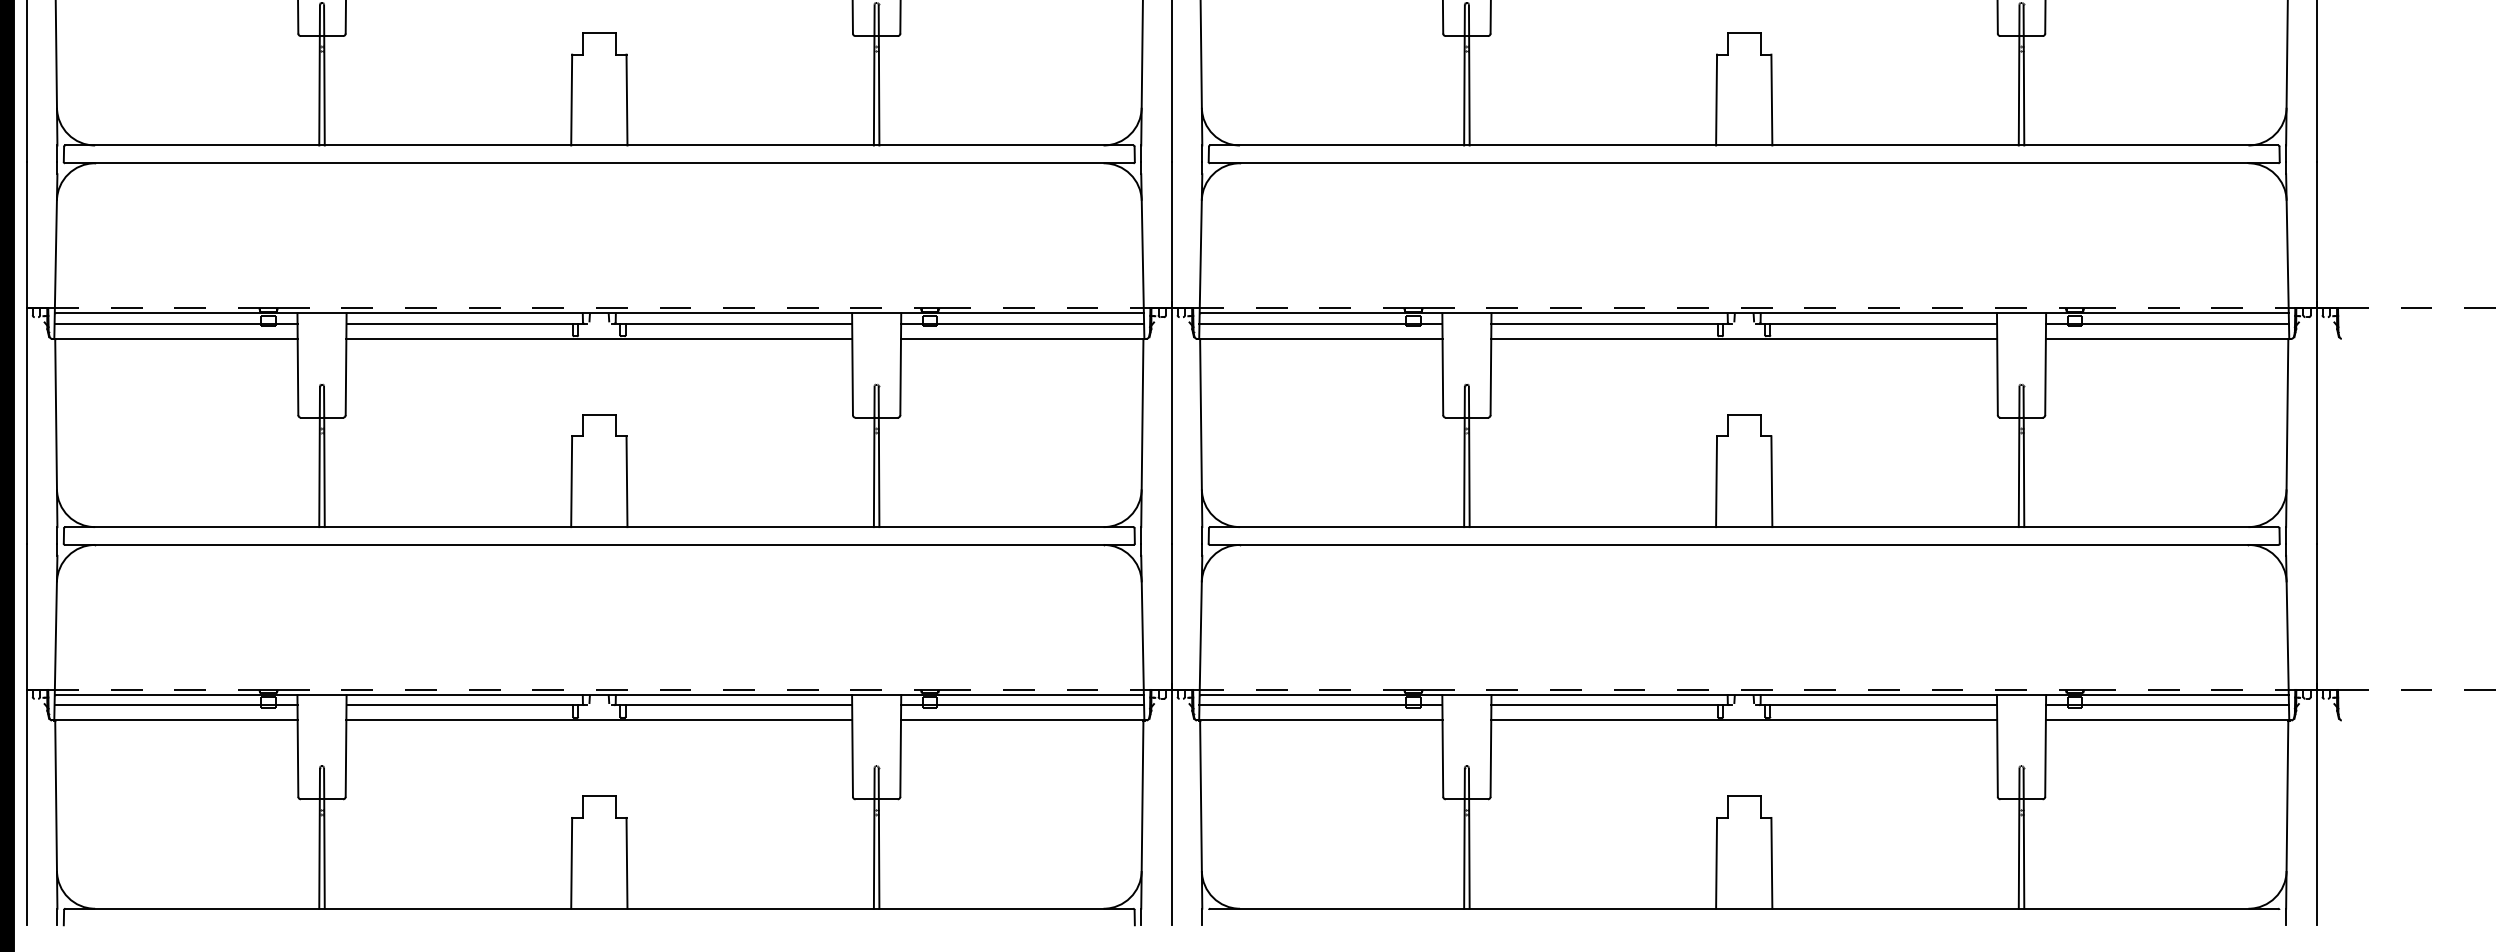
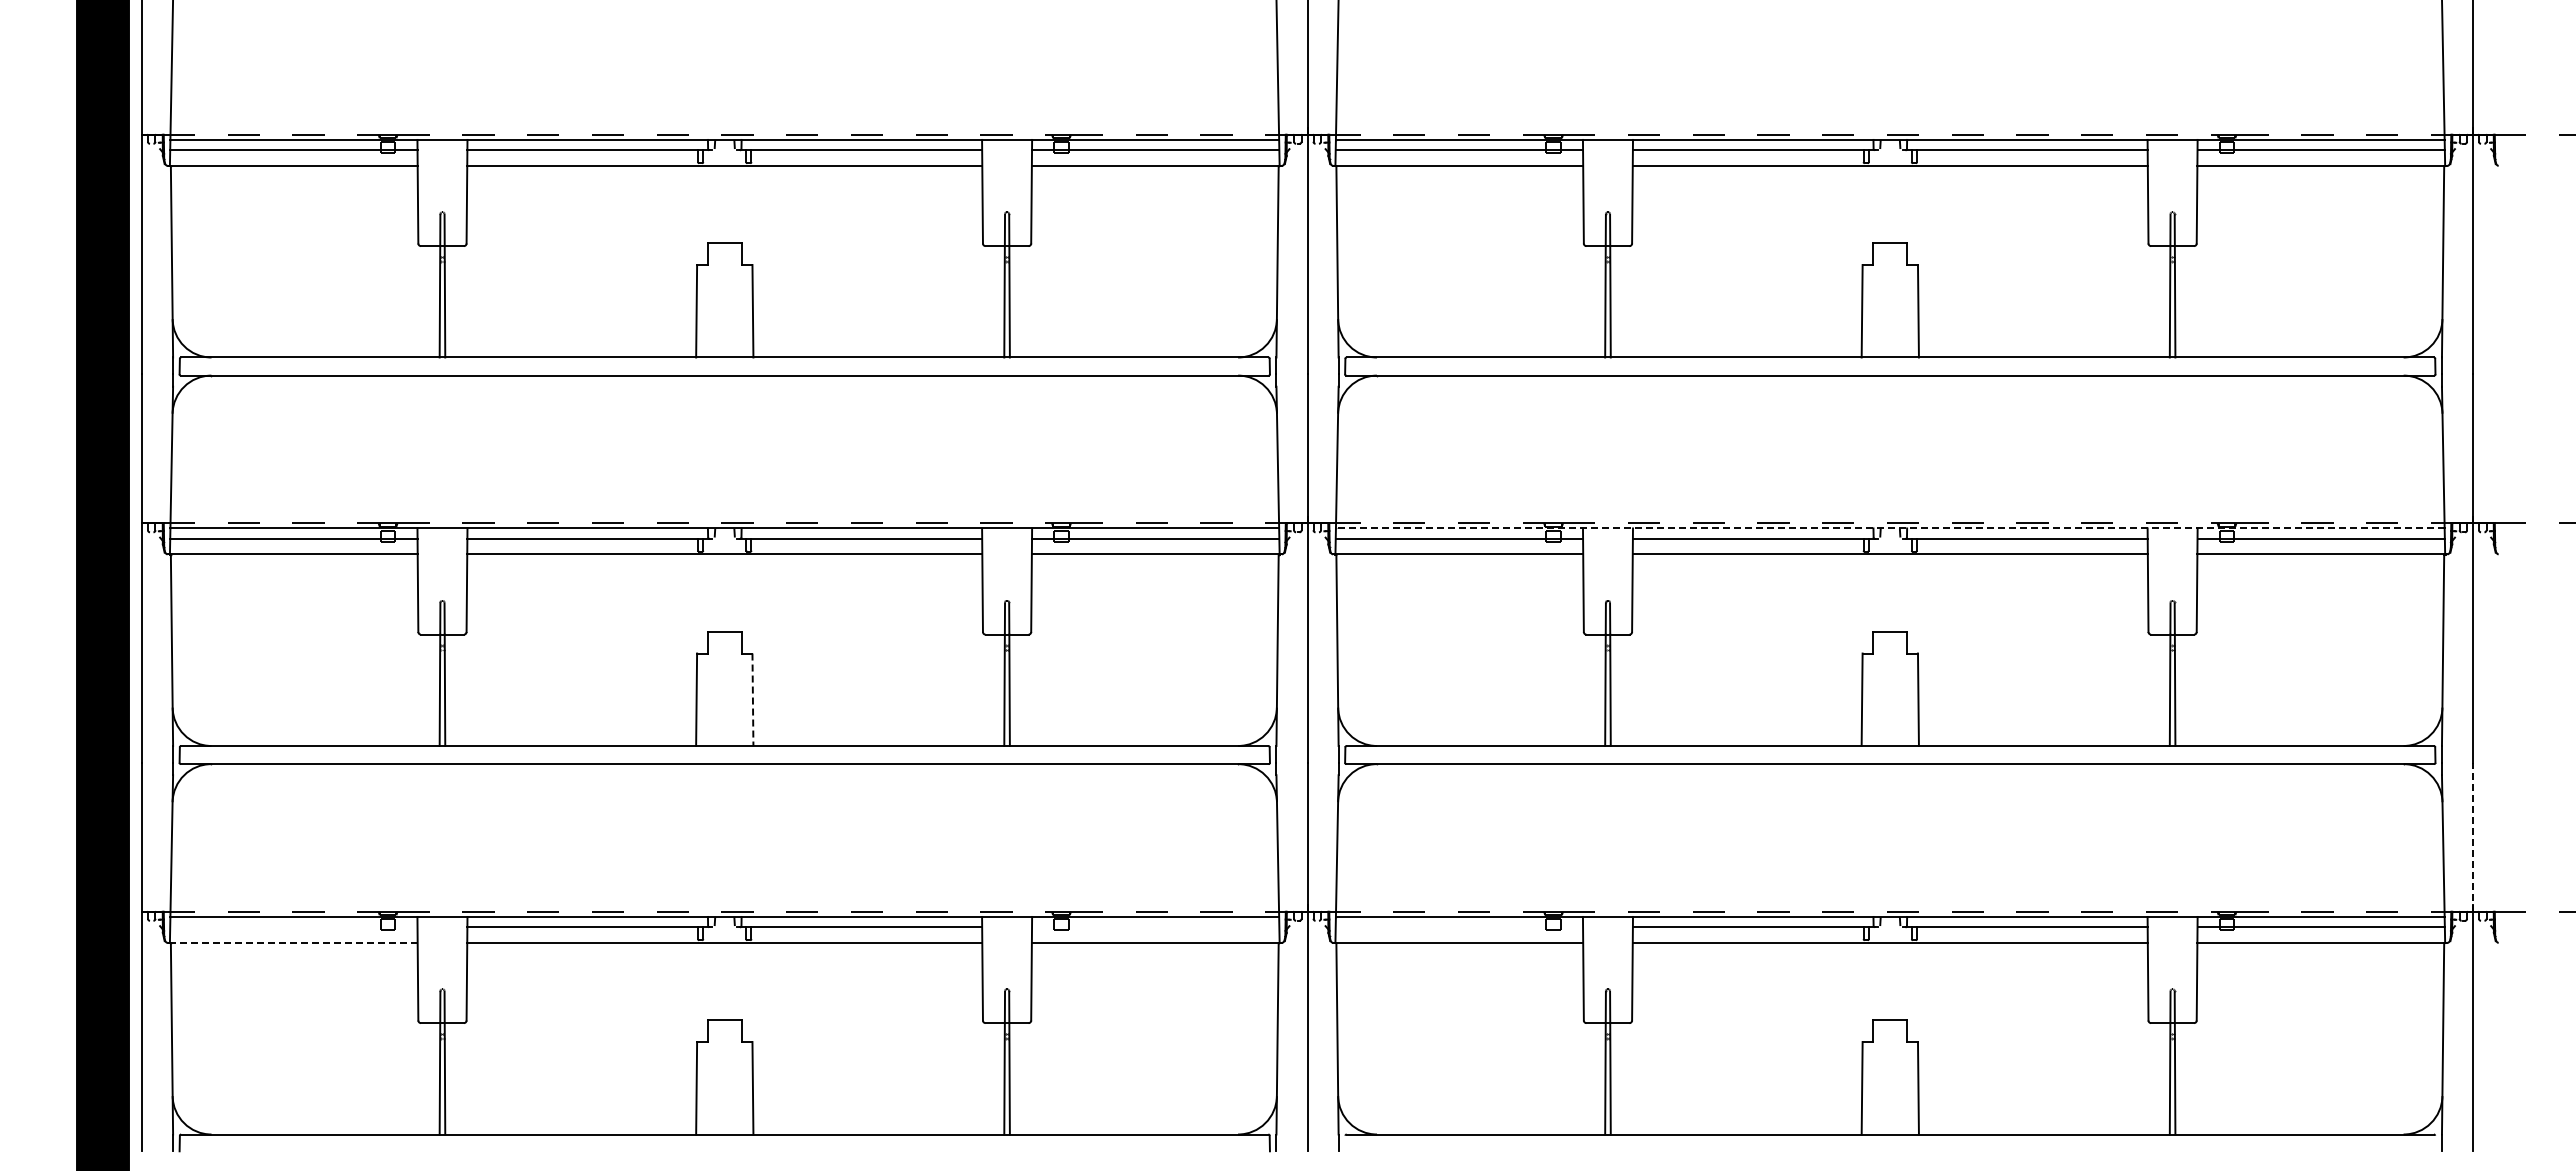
line: (1743, 313) -> (1889, 528), solid -> dashed
line: (626, 482) -> (752, 700), solid -> dashed
line: (2317, 616) -> (2473, 836), solid -> dashed
line: (175, 705) -> (293, 927), removed
line: (1022, 705) -> (1155, 927), removed
line: (1321, 705) -> (1459, 927), removed
line: (175, 720) -> (293, 942), solid -> dashed

